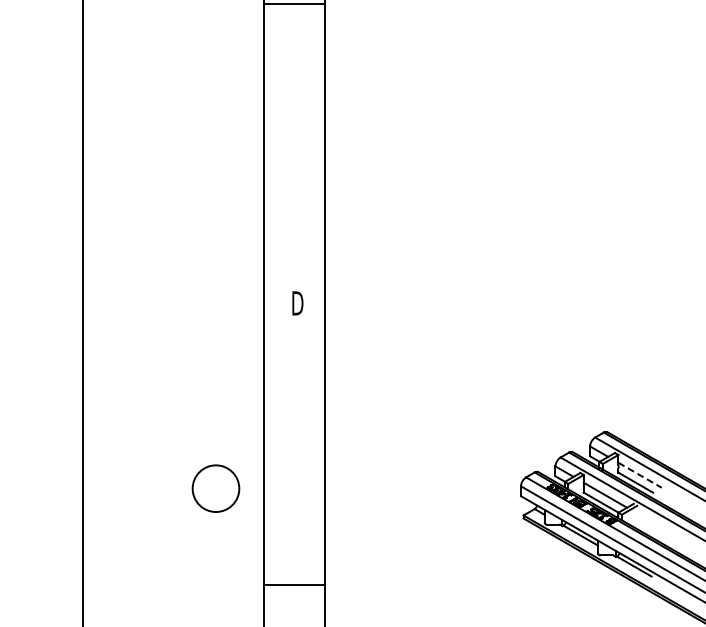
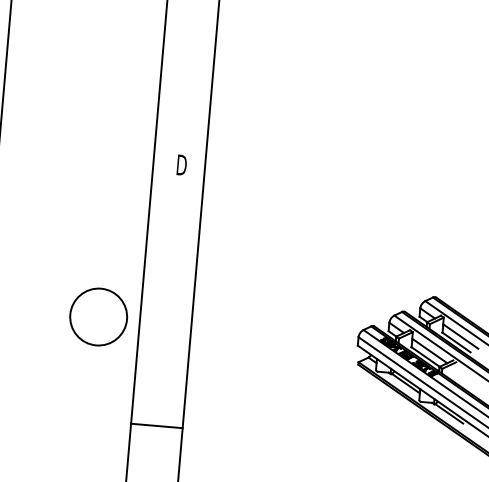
line: (640, 475) -> (461, 336), dashed -> solid
circle: (215, 488) -> (98, 316), size x1.43
line: (294, 584) -> (156, 425), moved

